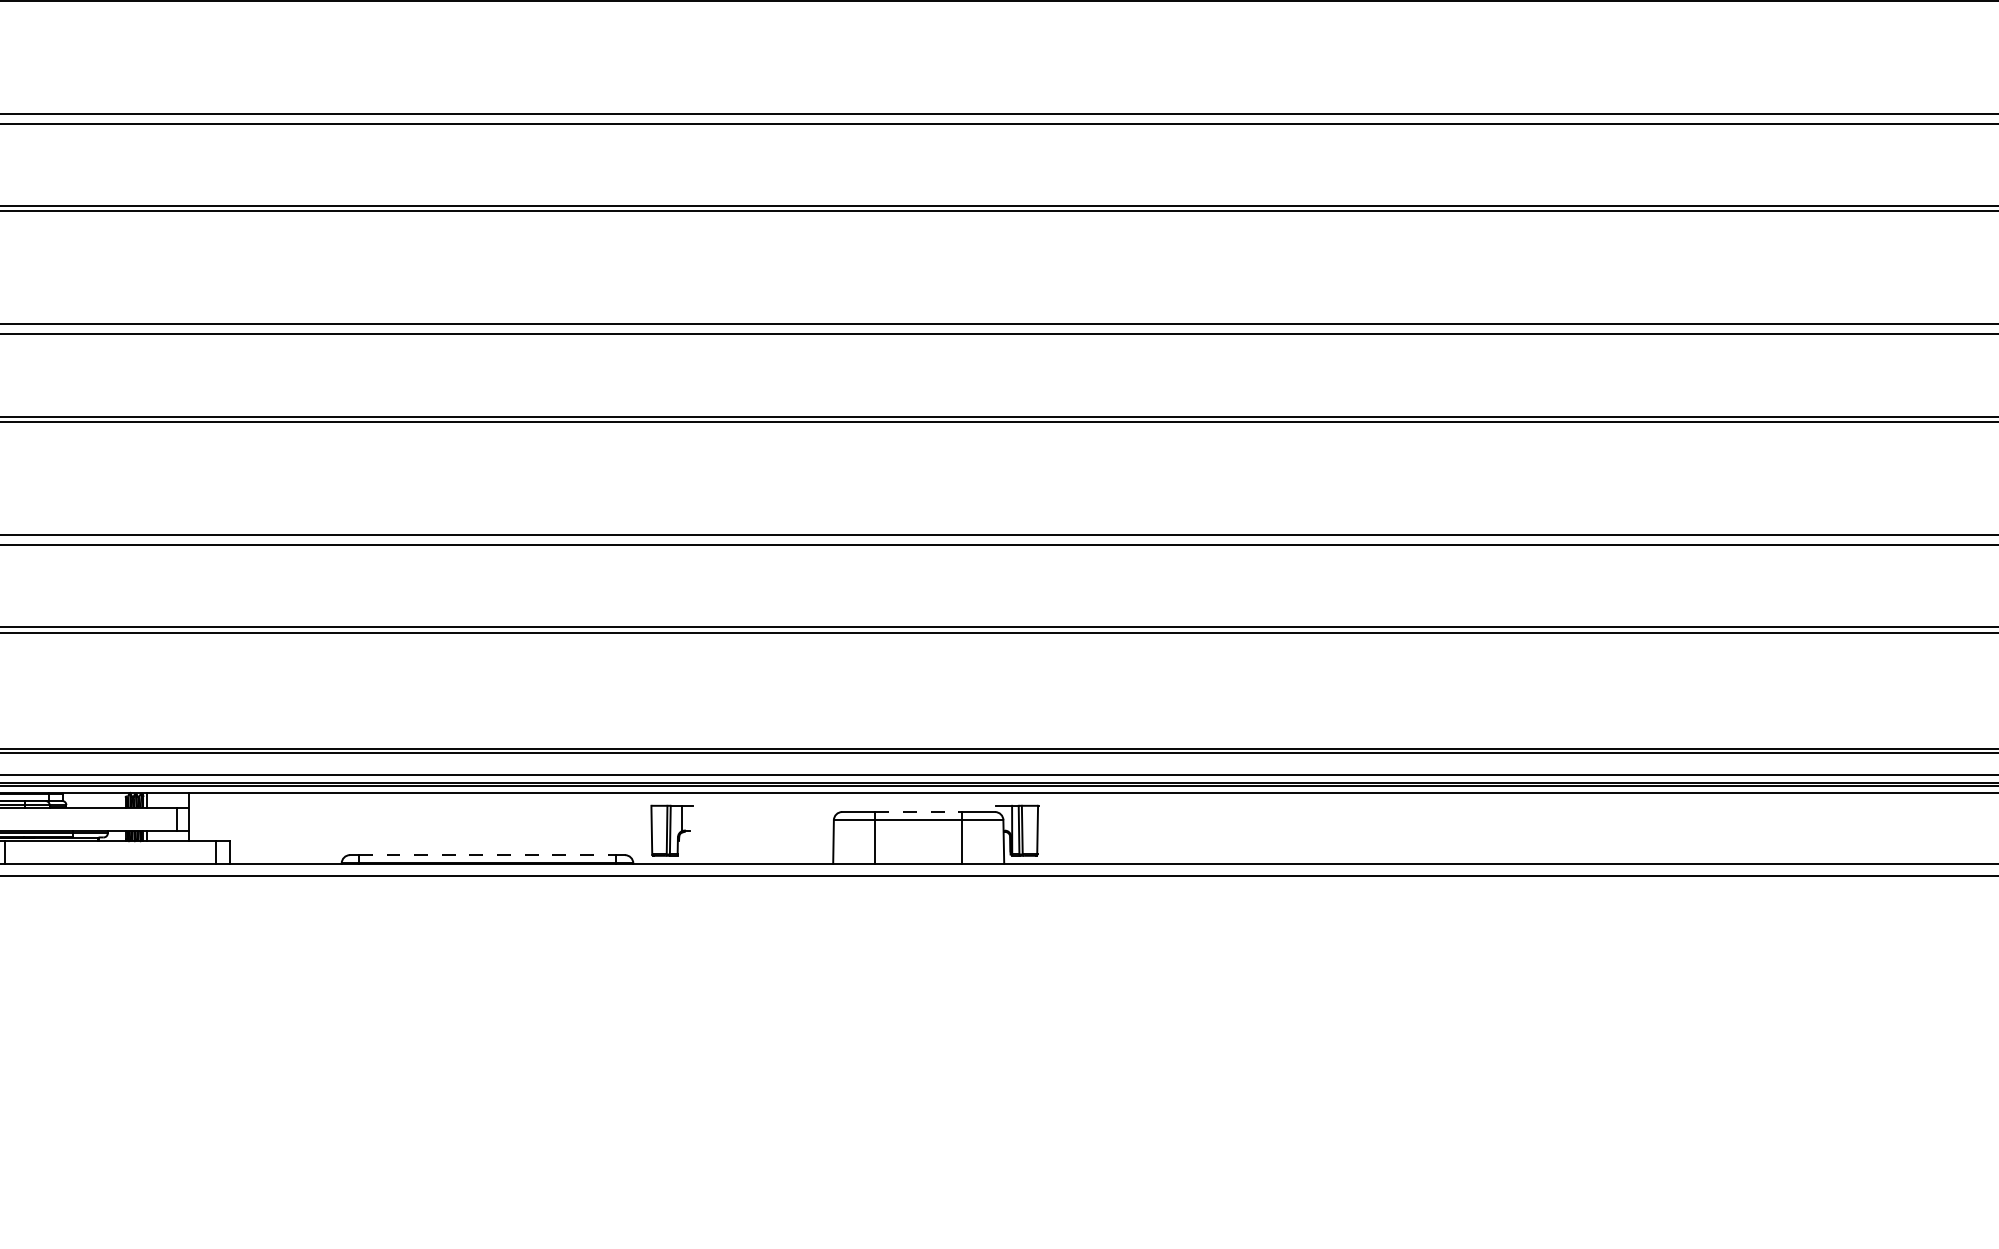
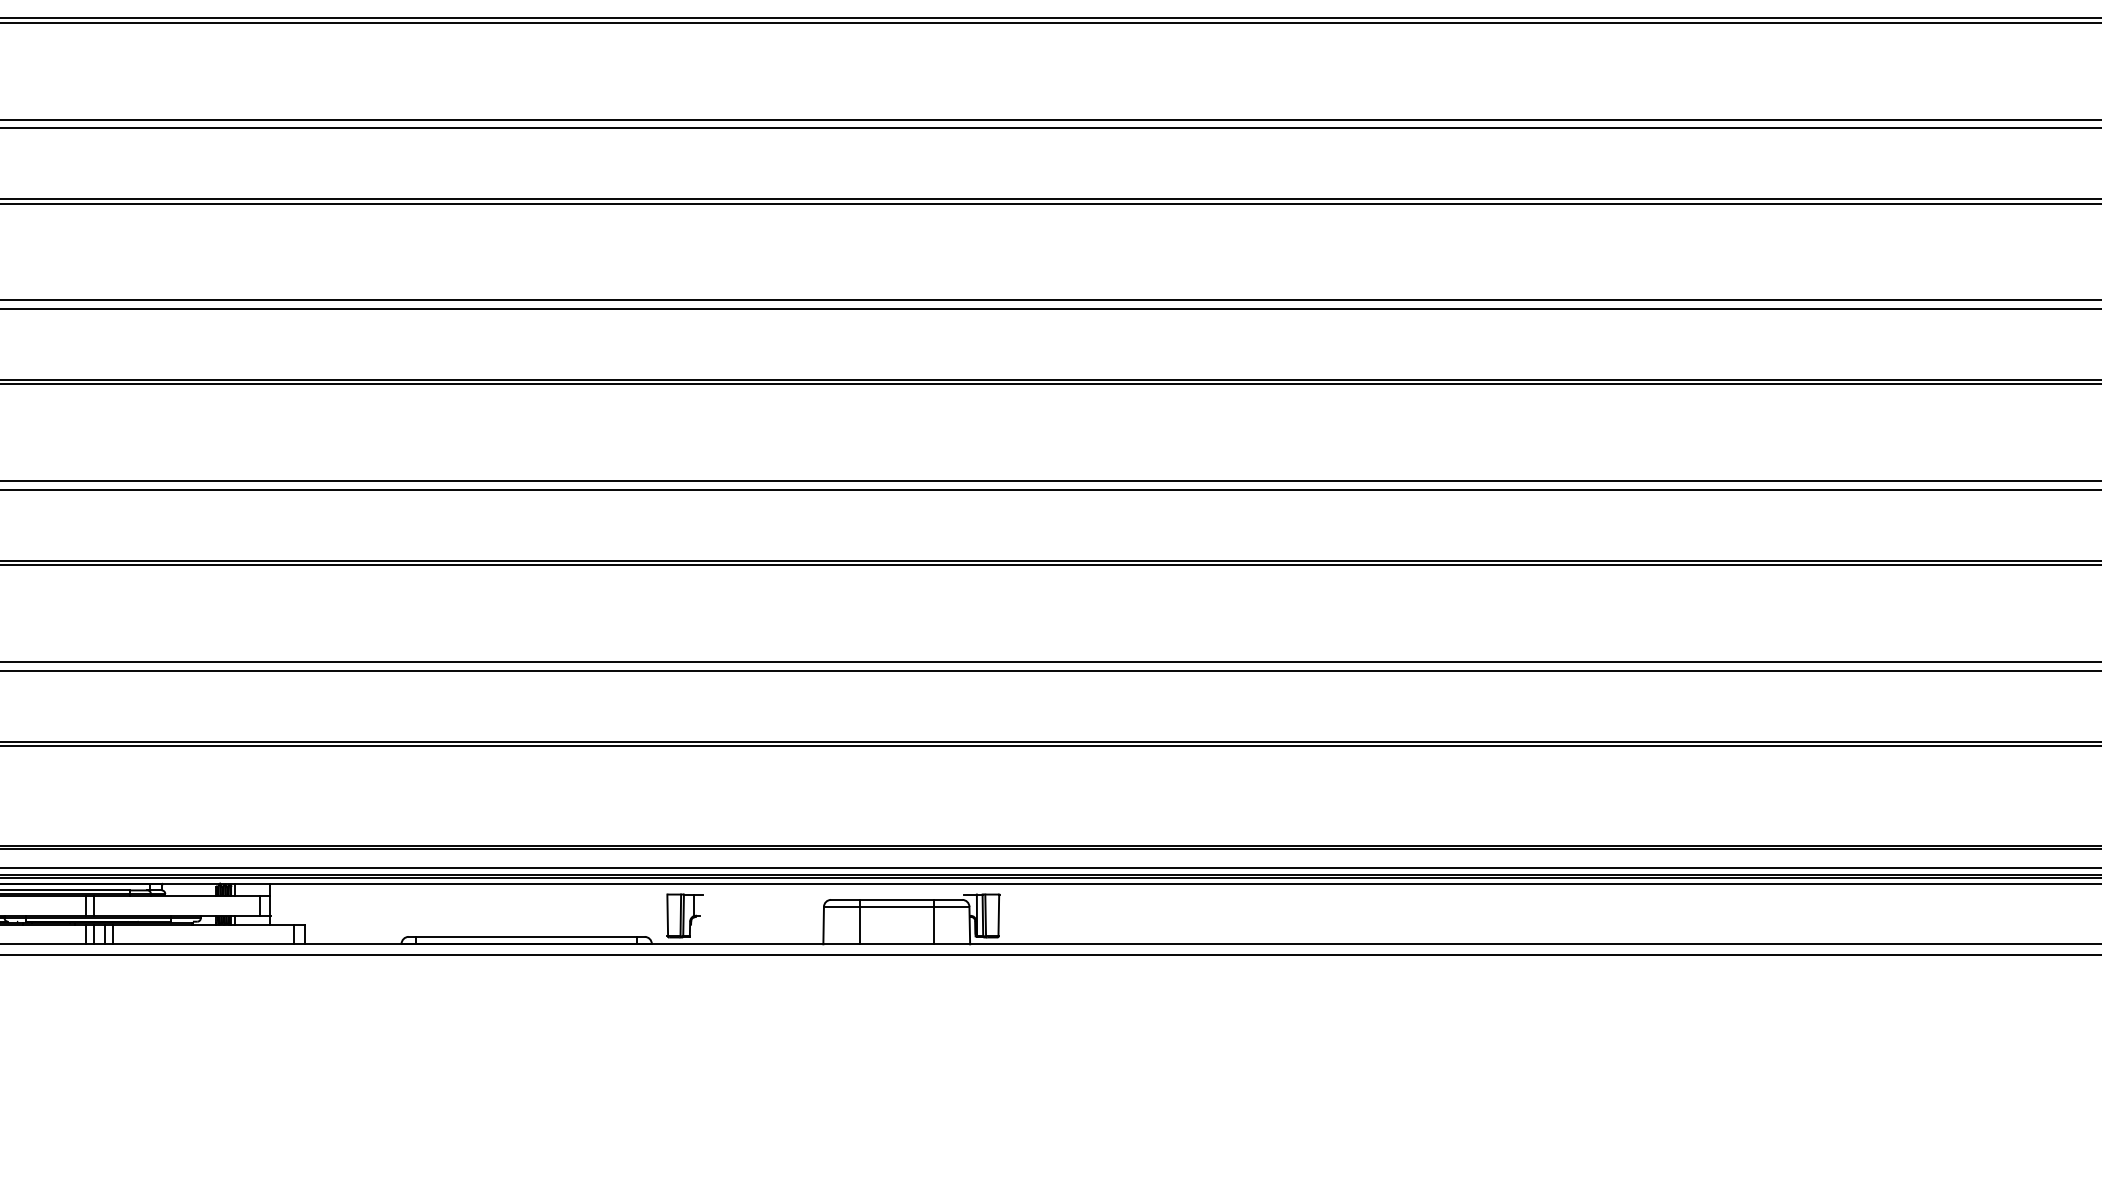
line: (919, 811) -> (897, 899), dashed -> solid
line: (488, 854) -> (527, 936), dashed -> solid

